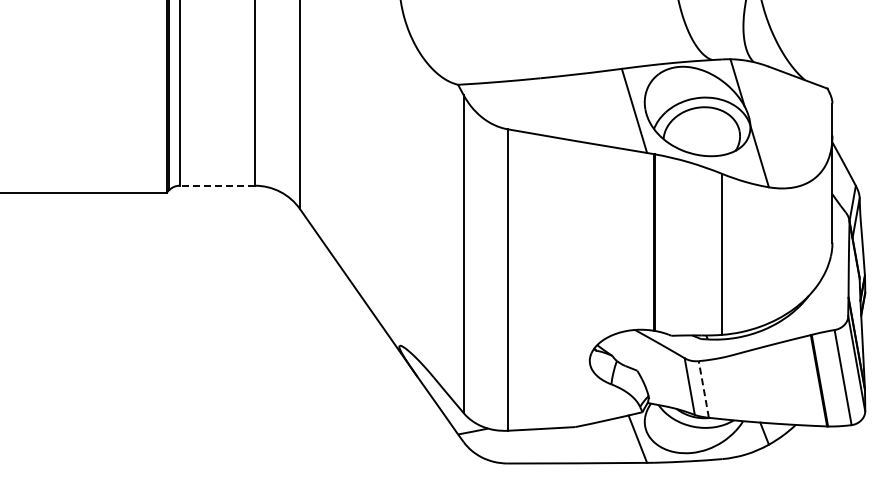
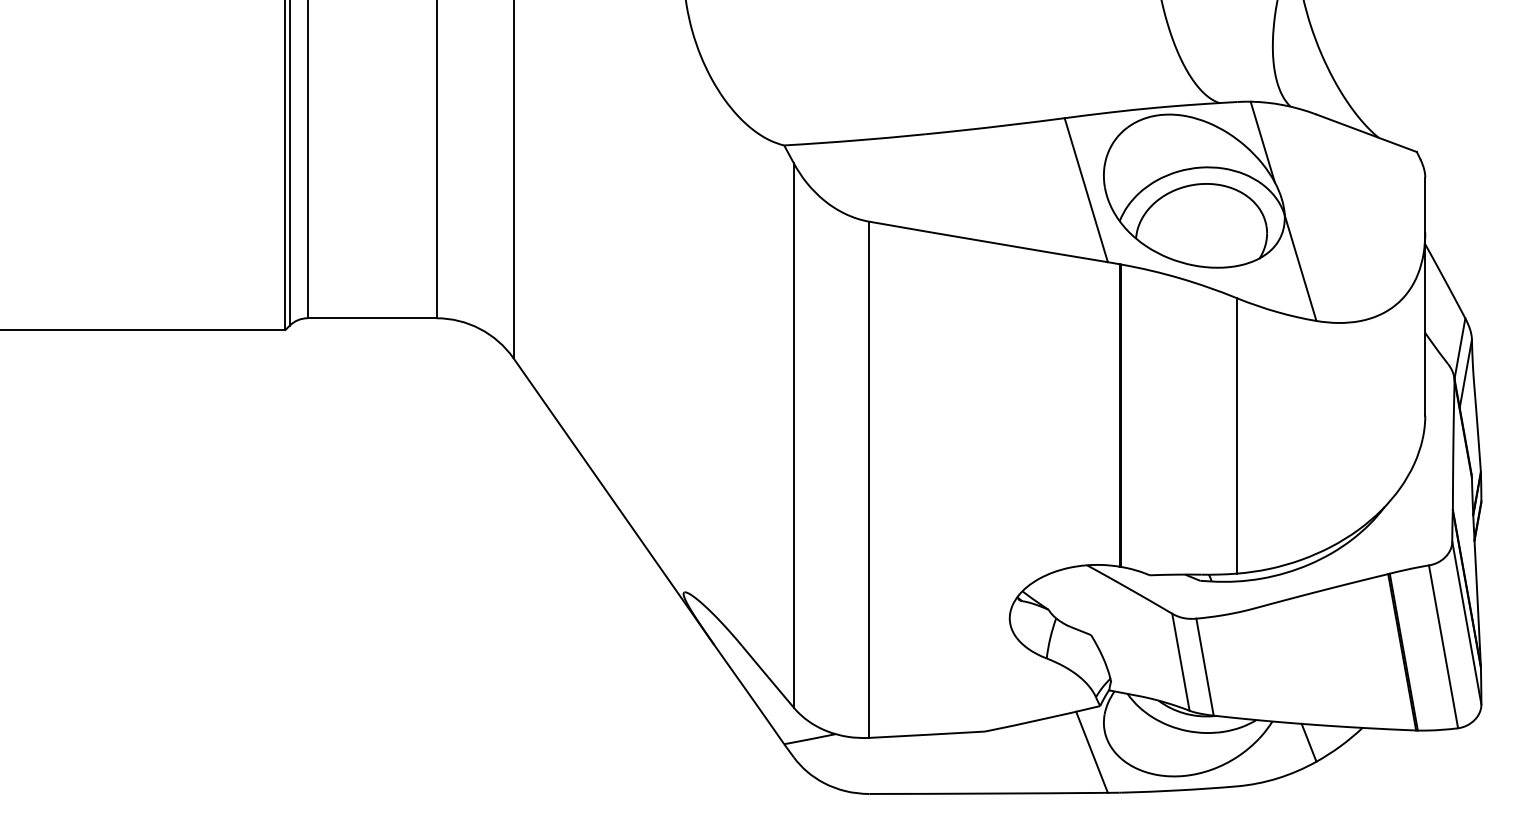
line: (217, 185) -> (372, 317), dashed -> solid
line: (703, 389) -> (1204, 667), dashed -> solid

